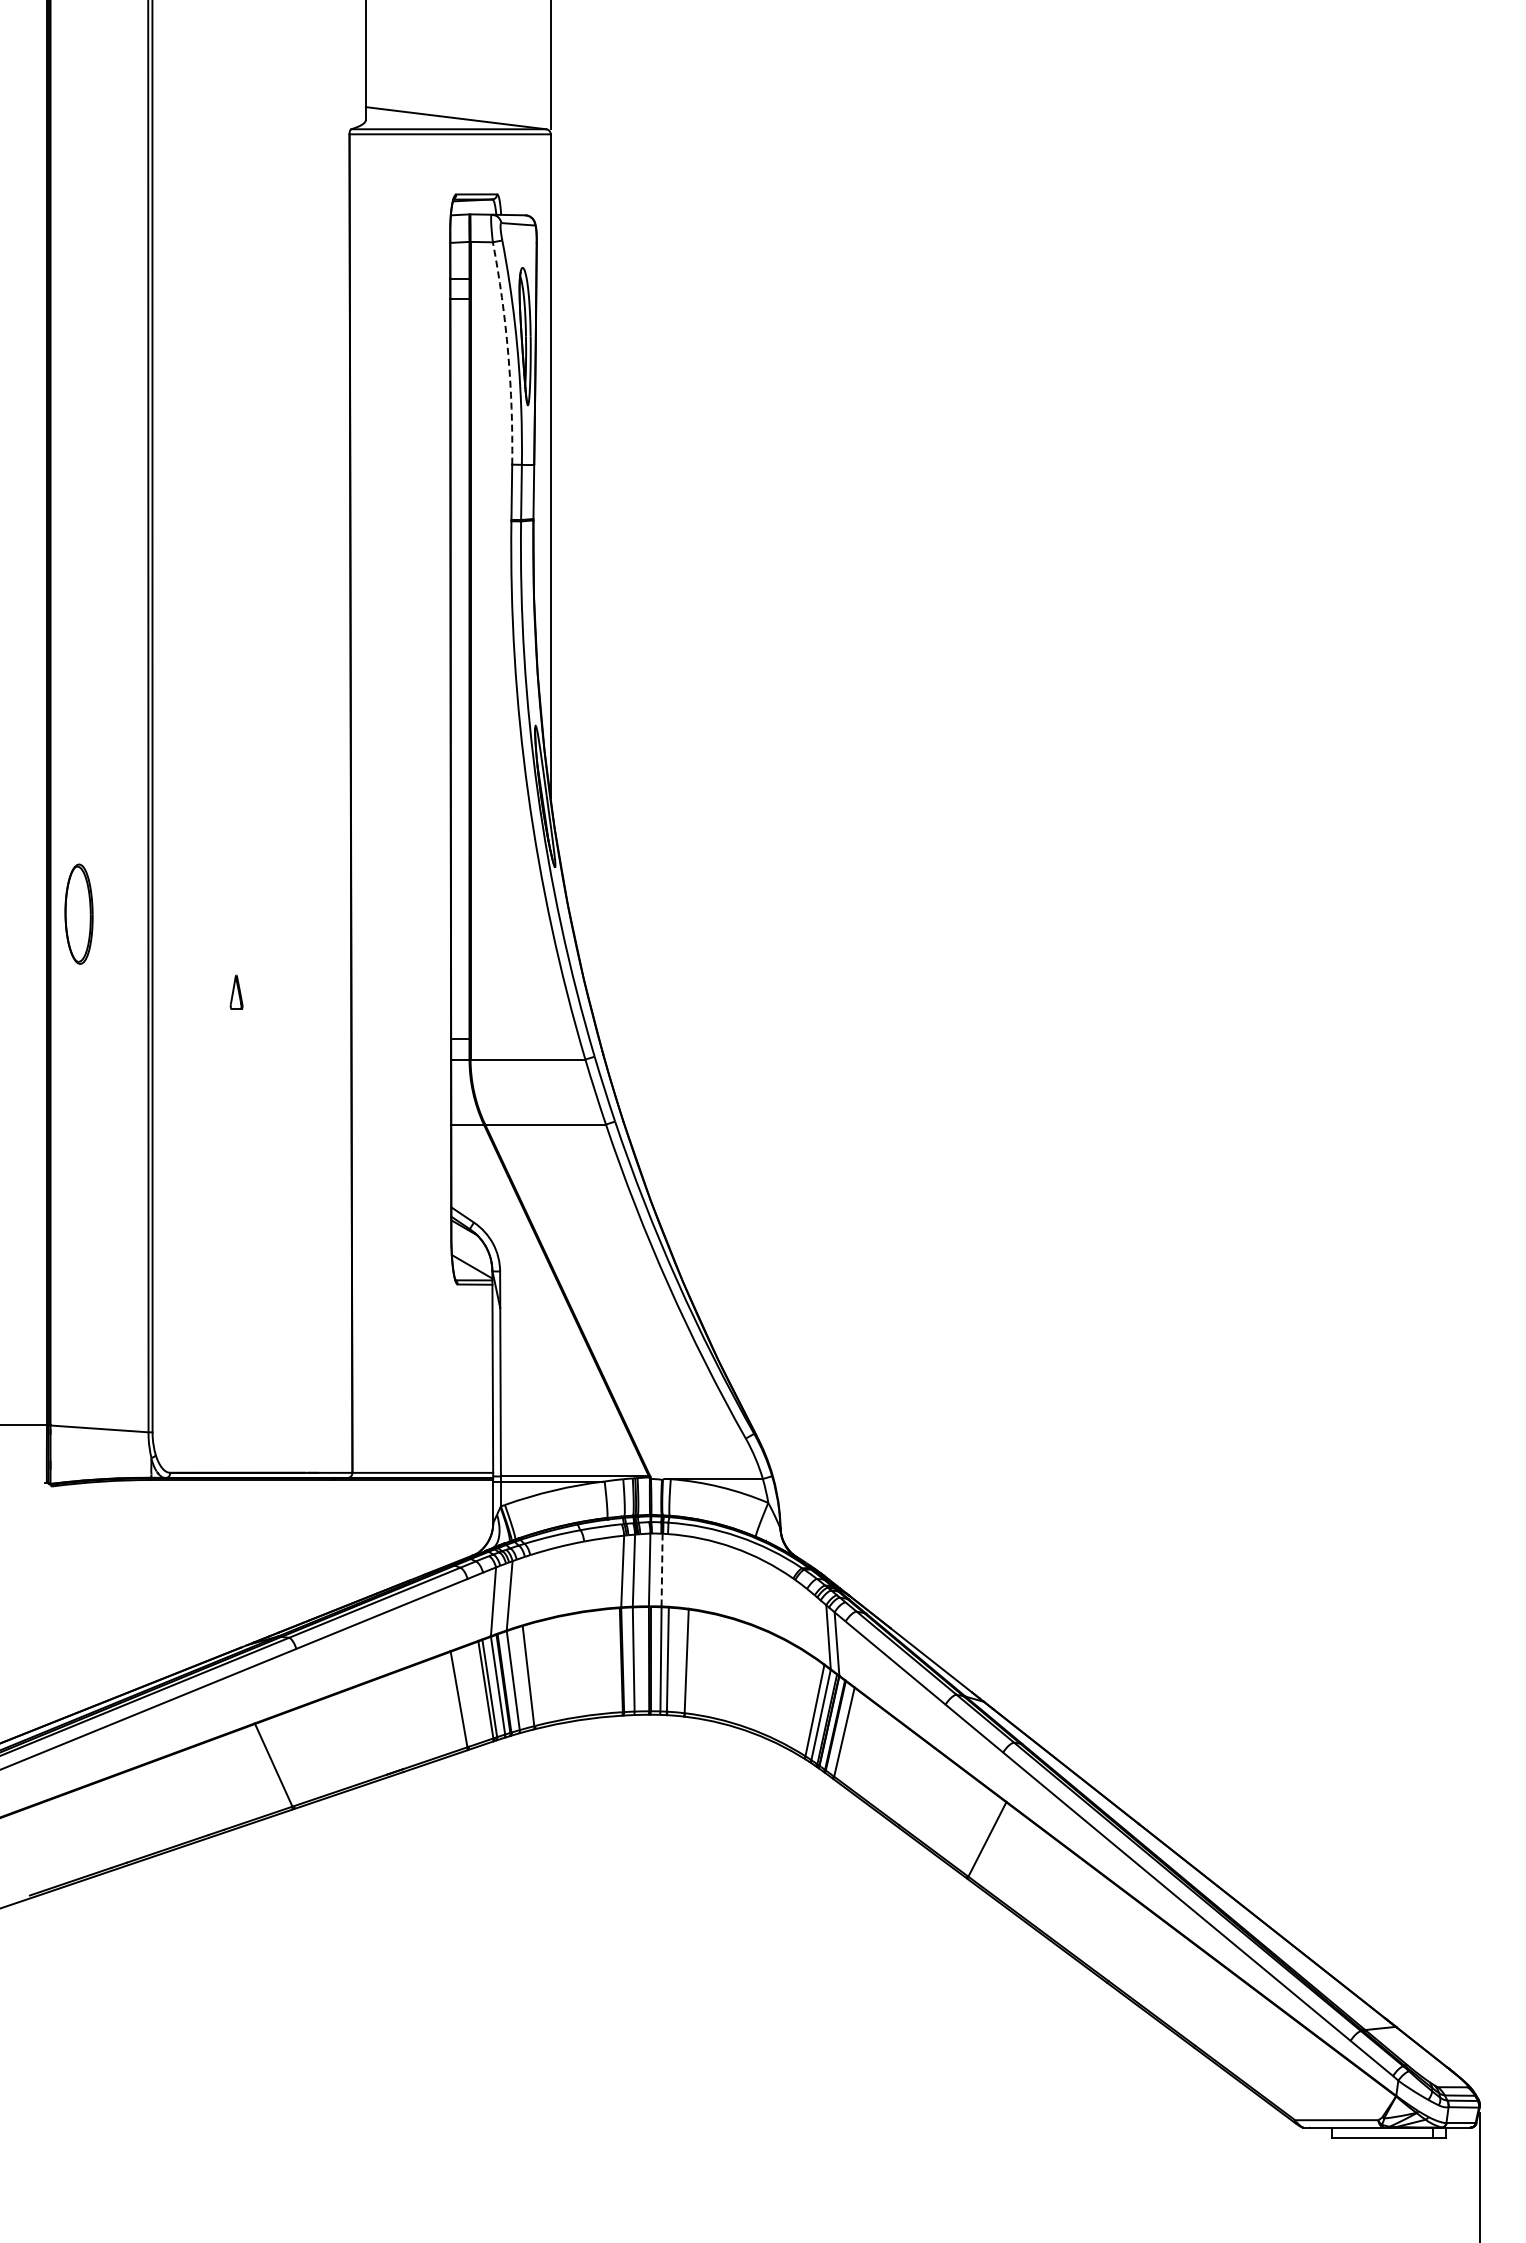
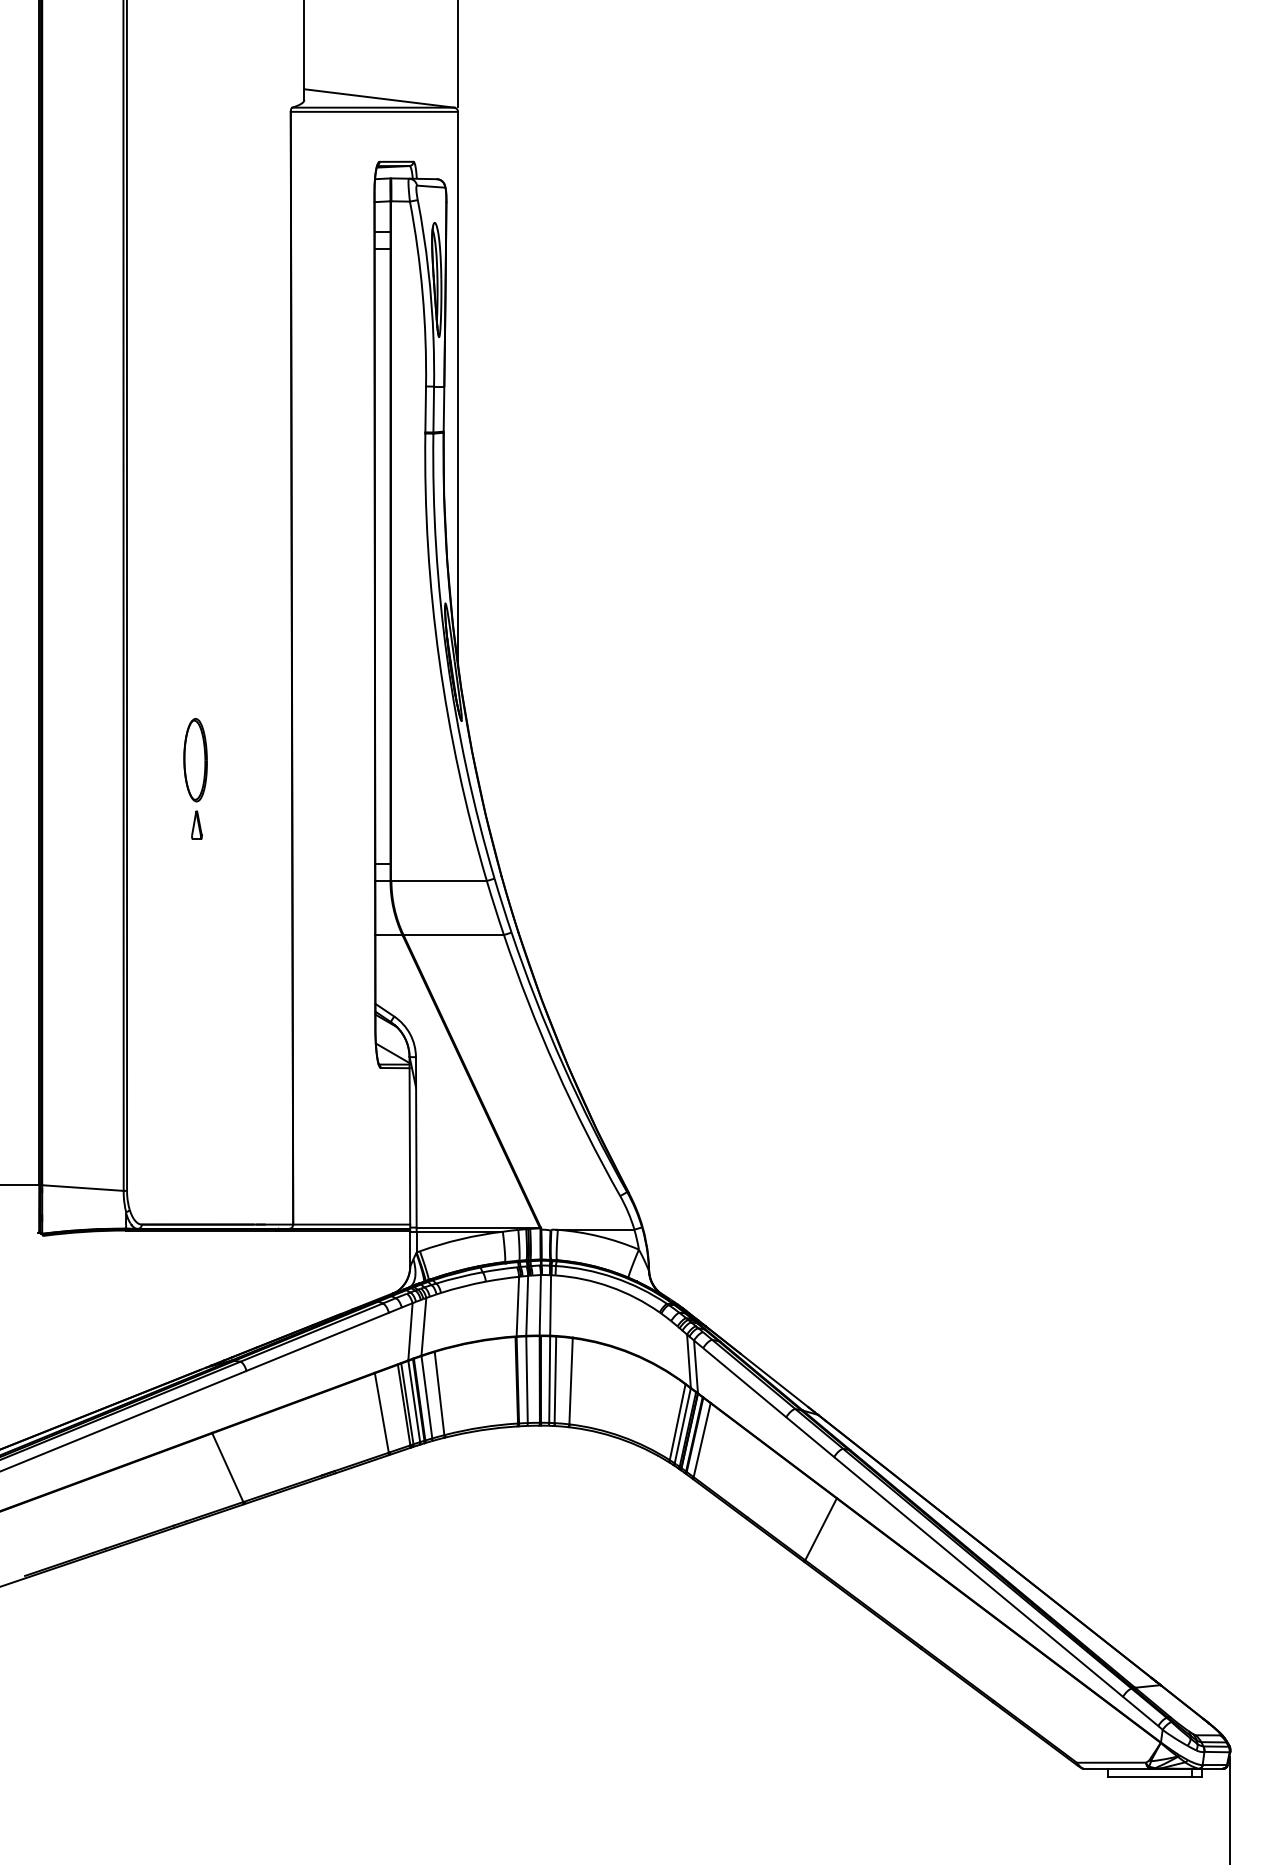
arc: (508, 353) -> (422, 294), dashed -> solid
part: (78, 913) -> (195, 759), moved
line: (662, 1569) -> (550, 1304), dashed -> solid

